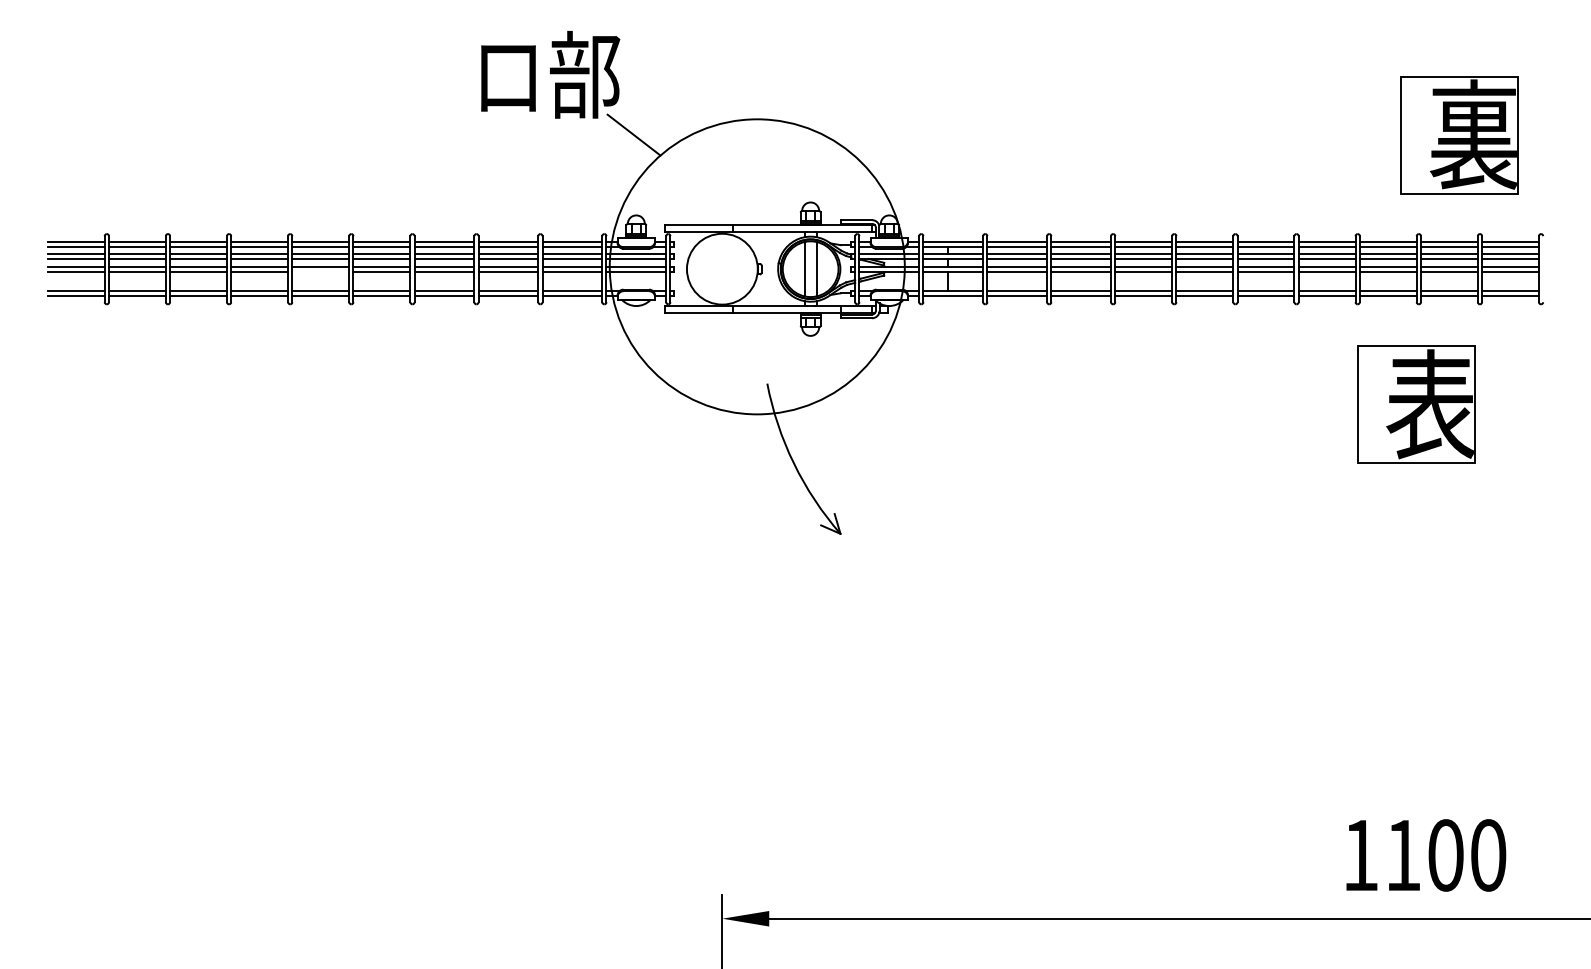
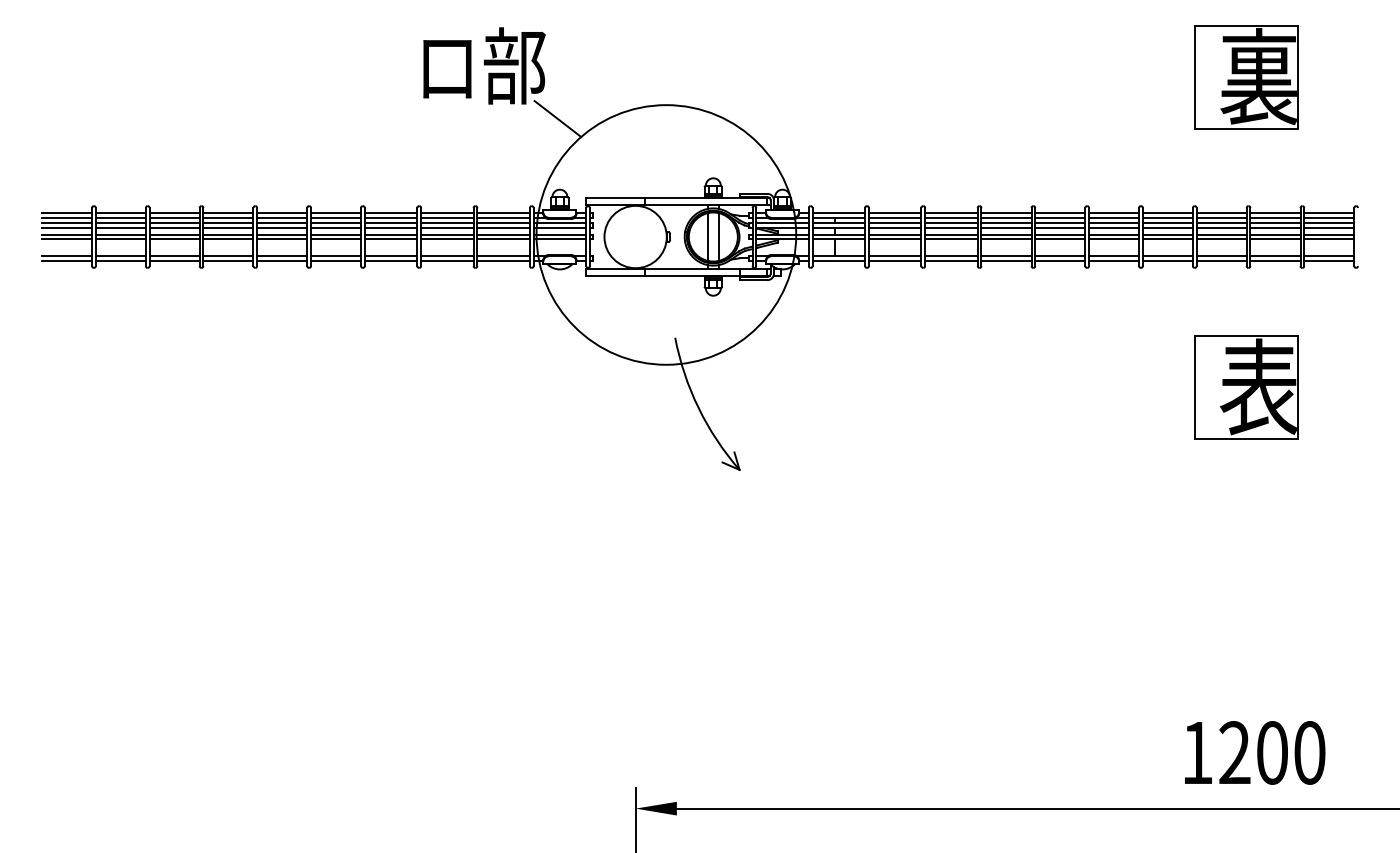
part: (1459, 135) -> (1246, 77), moved
line: (321, 272) -> (282, 239), added
part: (1416, 404) -> (1246, 387), moved
text: (1402, 854) -> (1234, 752), 1100 -> 1200

